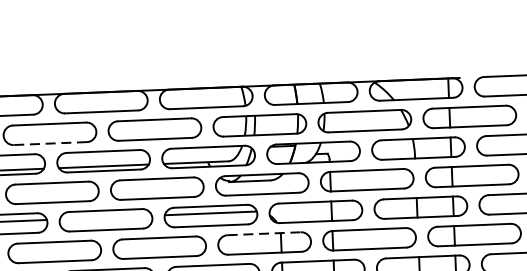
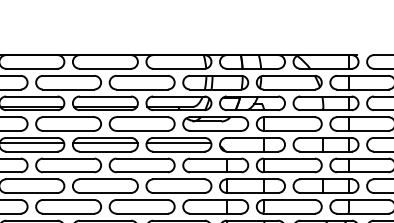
line: (50, 143) -> (68, 89), dashed -> solid
line: (106, 217) -> (105, 142), added
line: (263, 233) -> (215, 158), dashed -> solid

